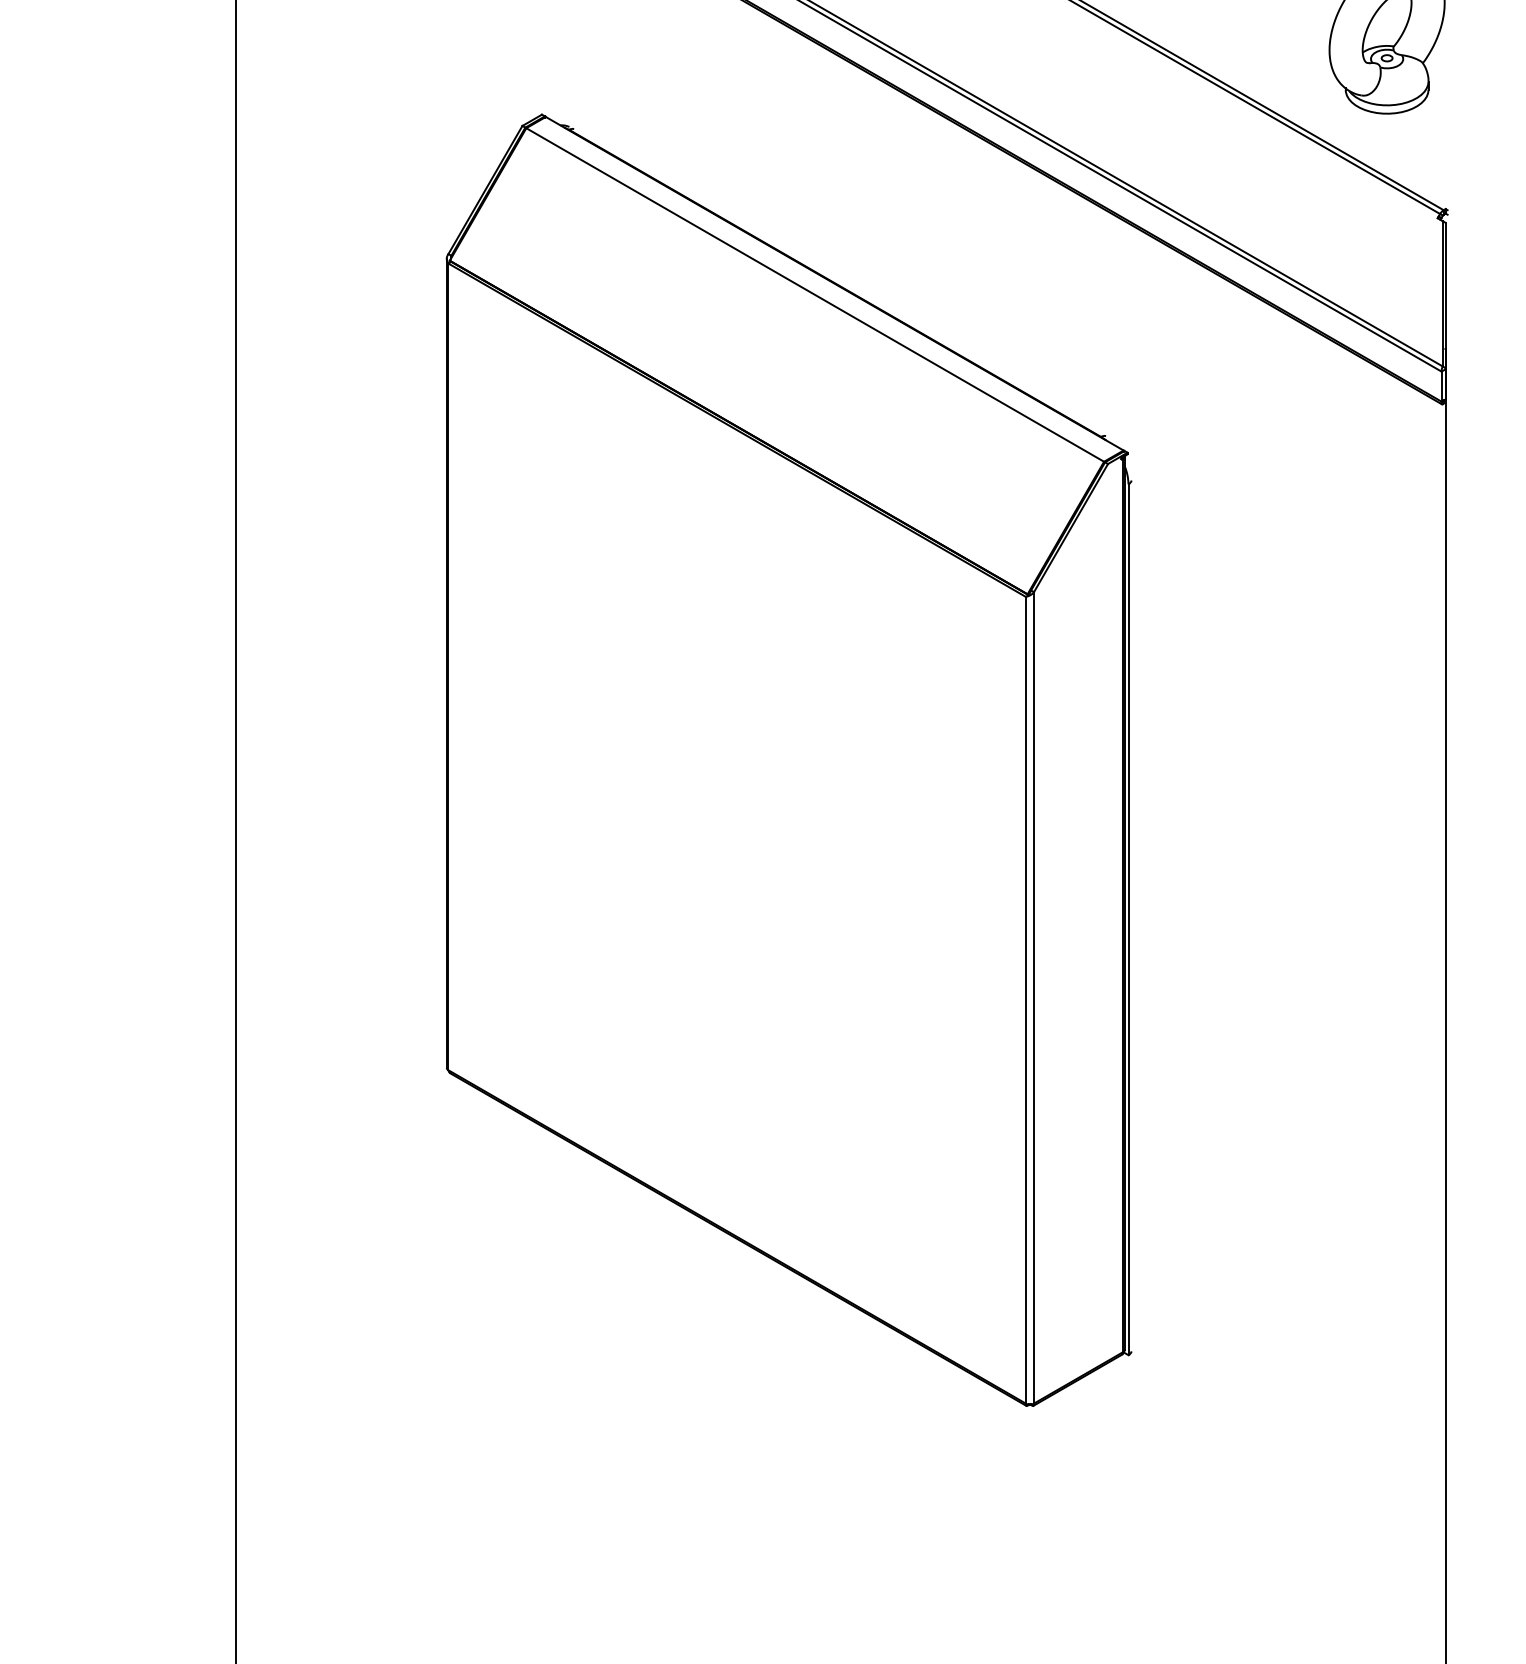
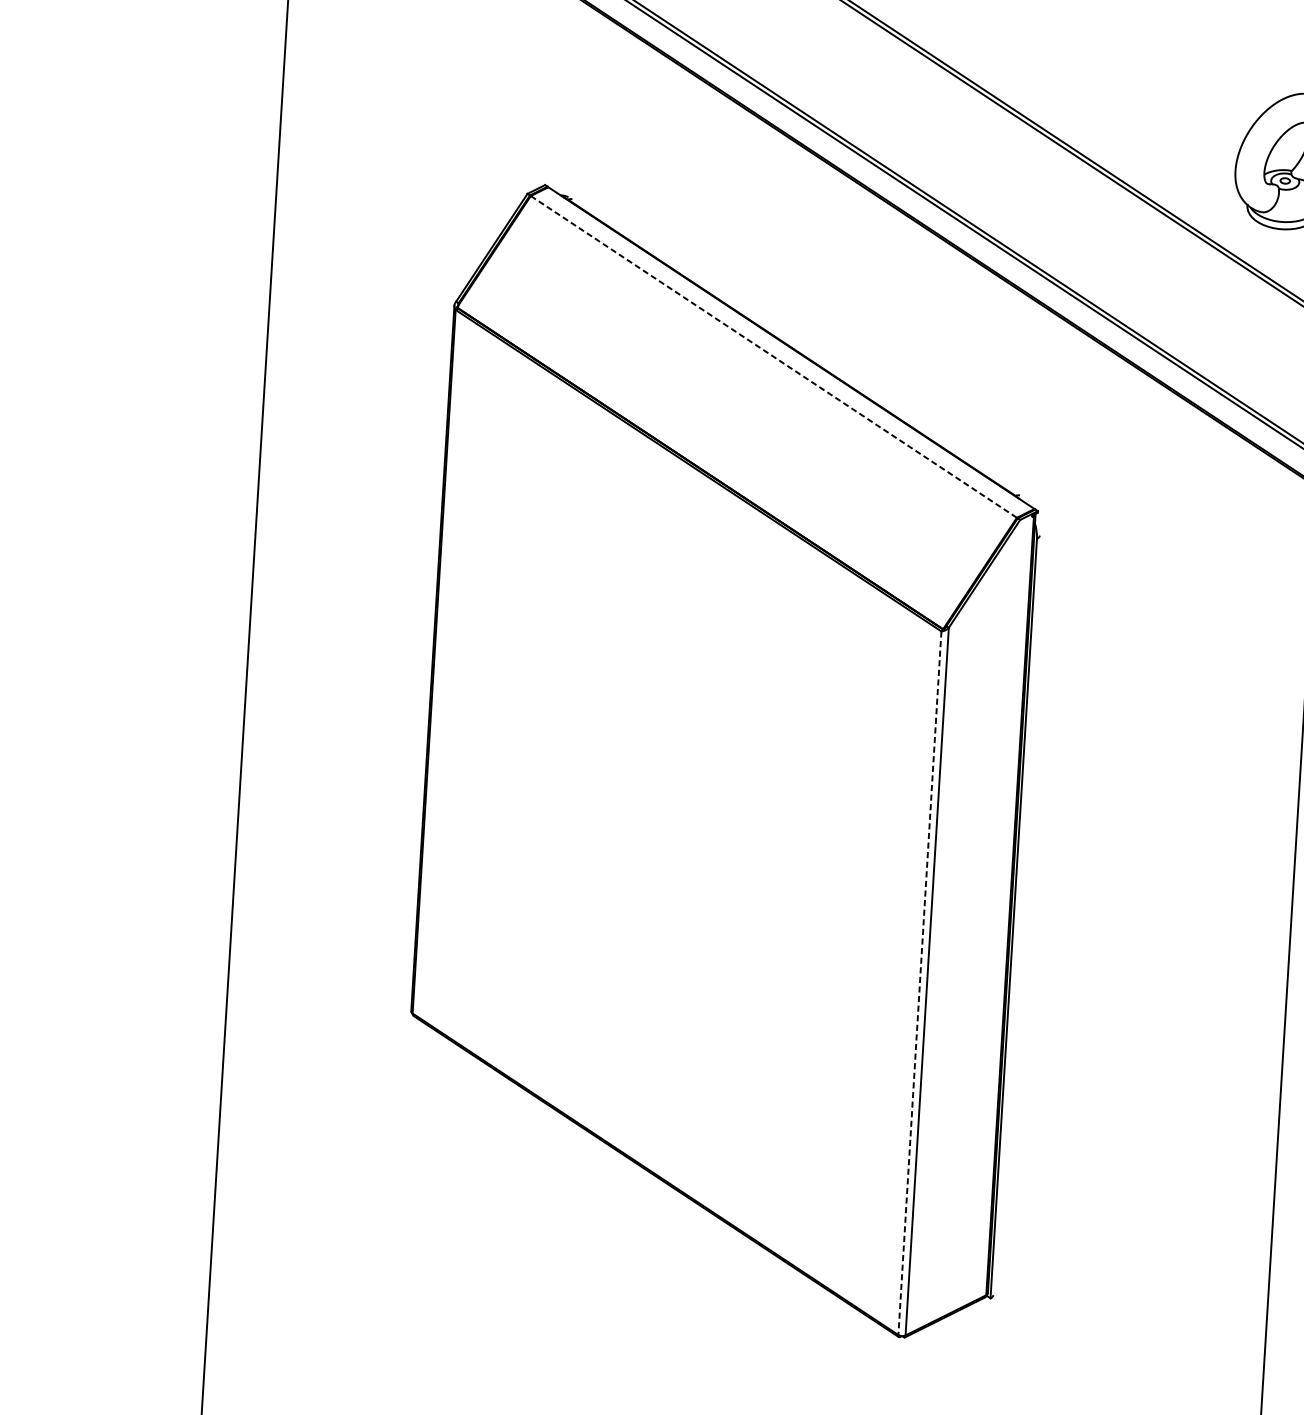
line: (815, 295) -> (774, 357), solid -> dashed
line: (1025, 1000) -> (919, 983), solid -> dashed

